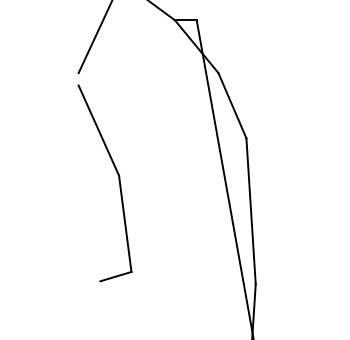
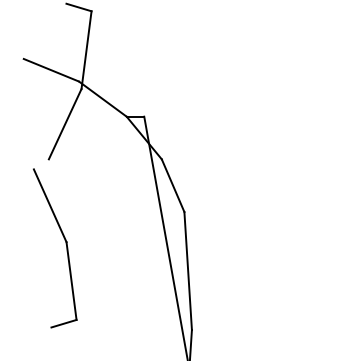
part: (117, 178) -> (65, 244), moved

